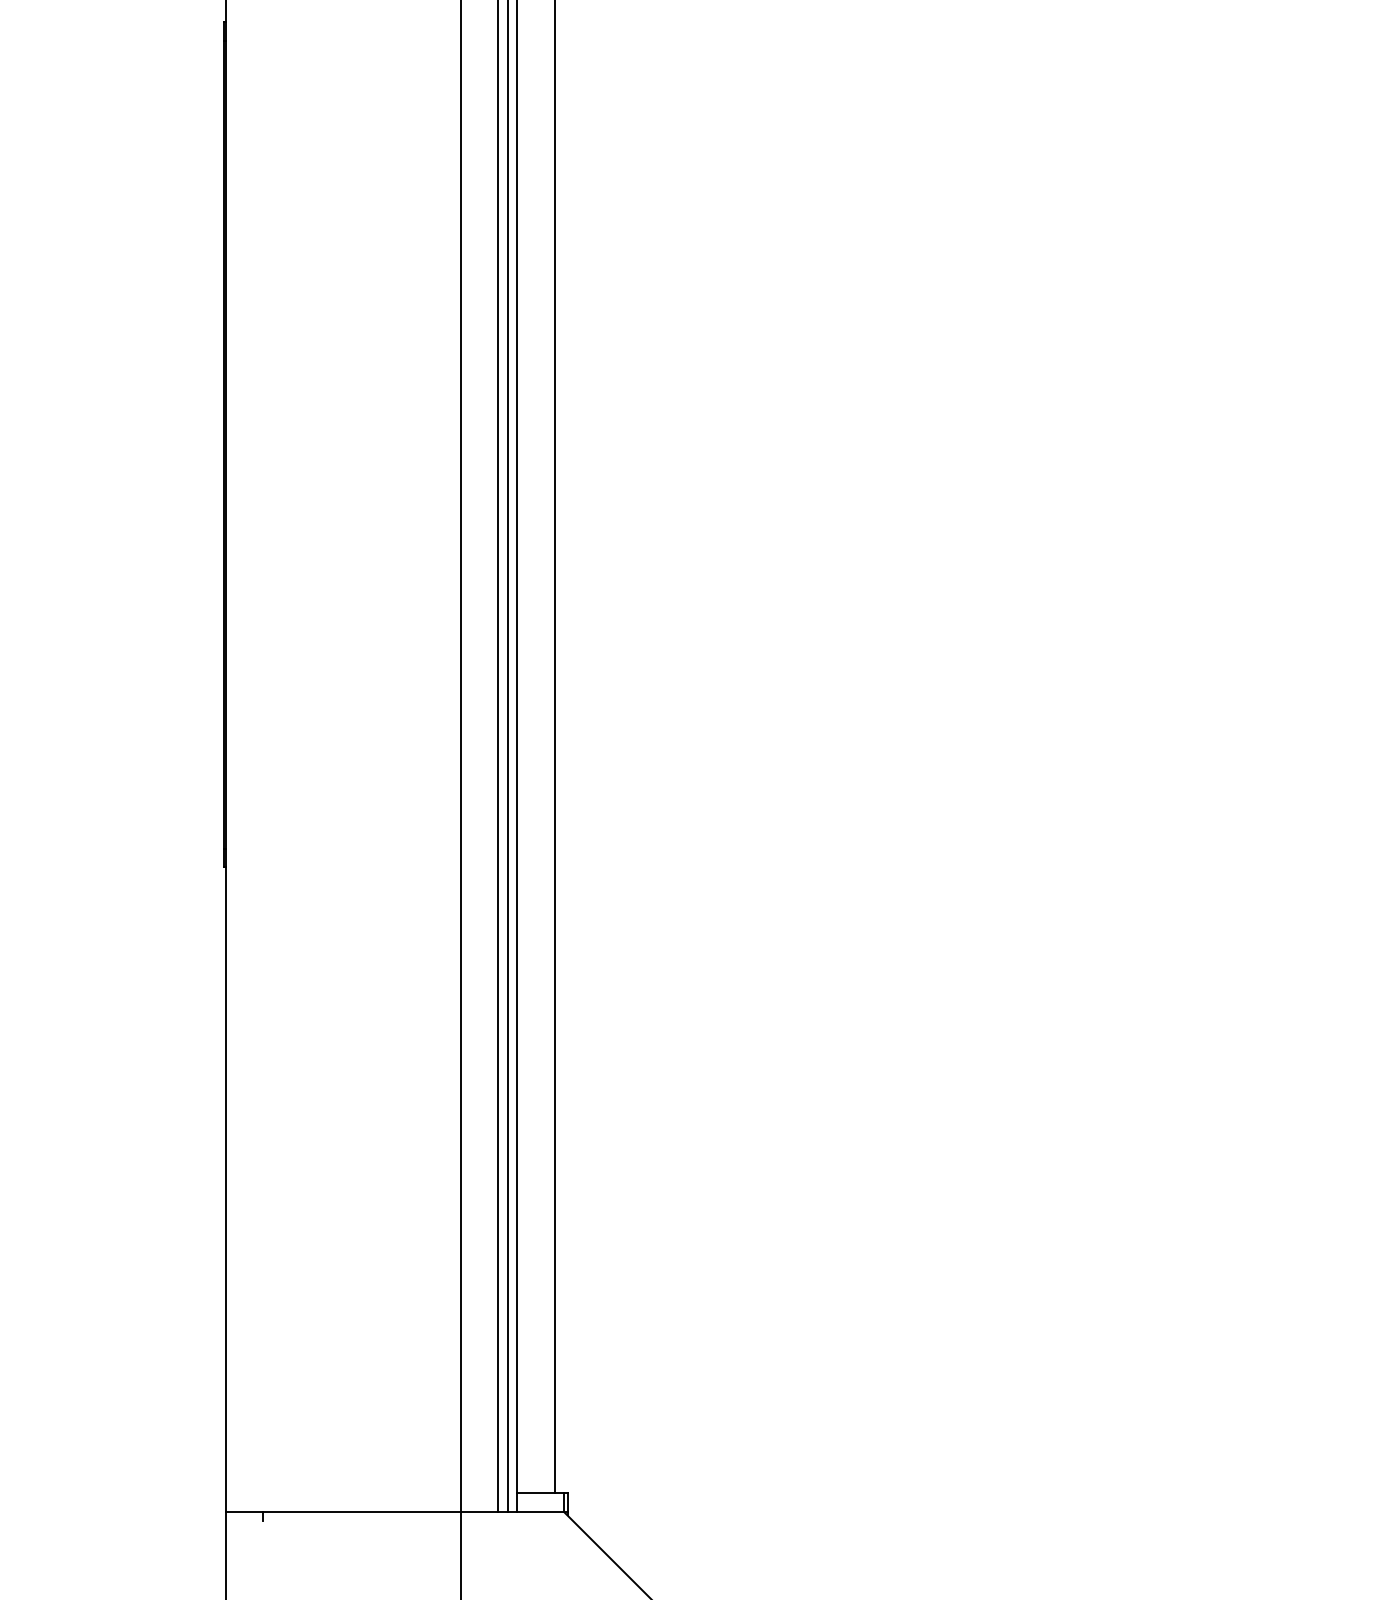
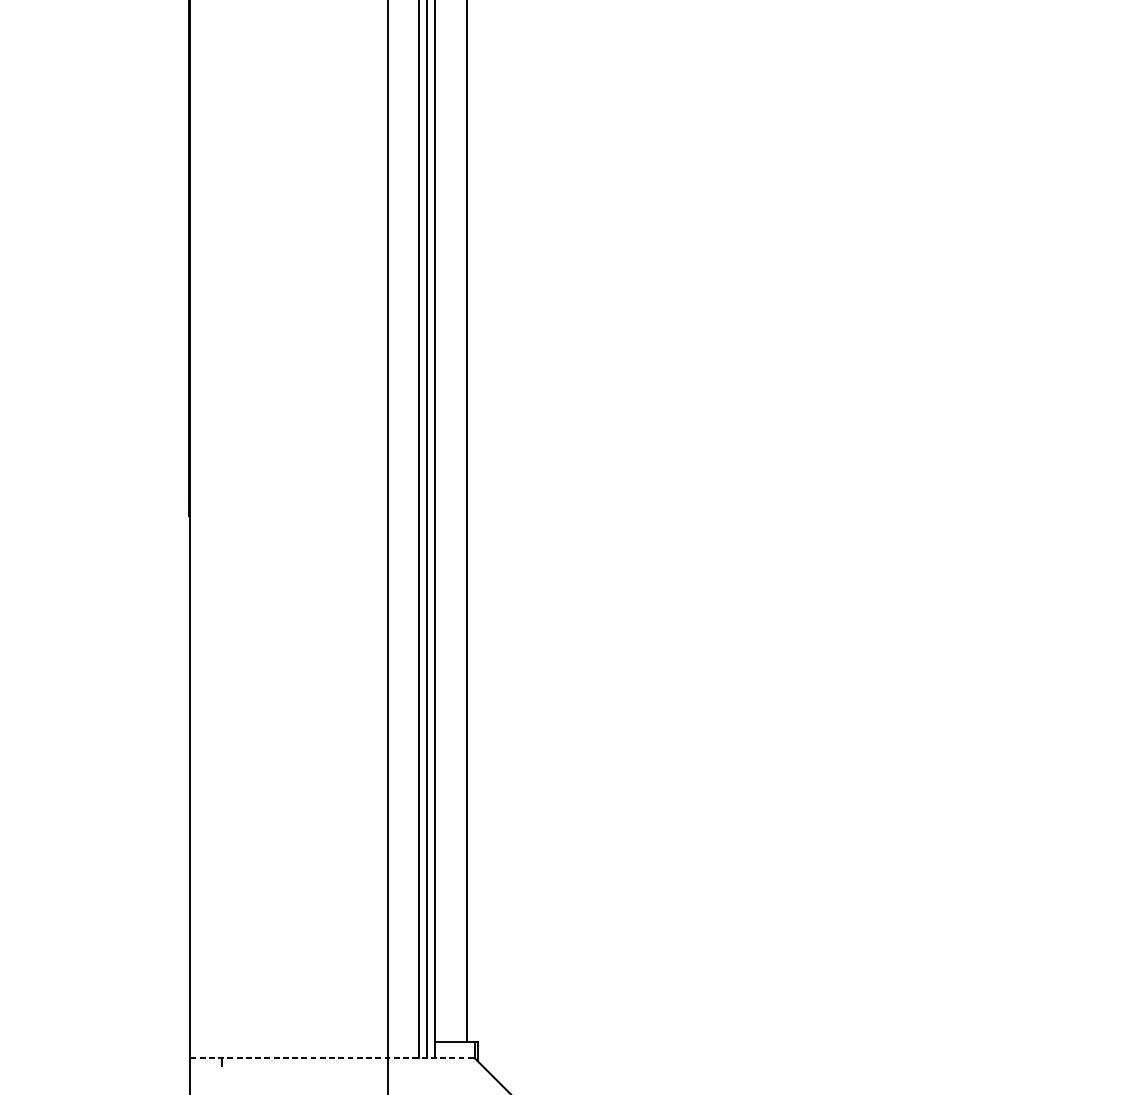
line: (396, 1512) -> (333, 1058), solid -> dashed

